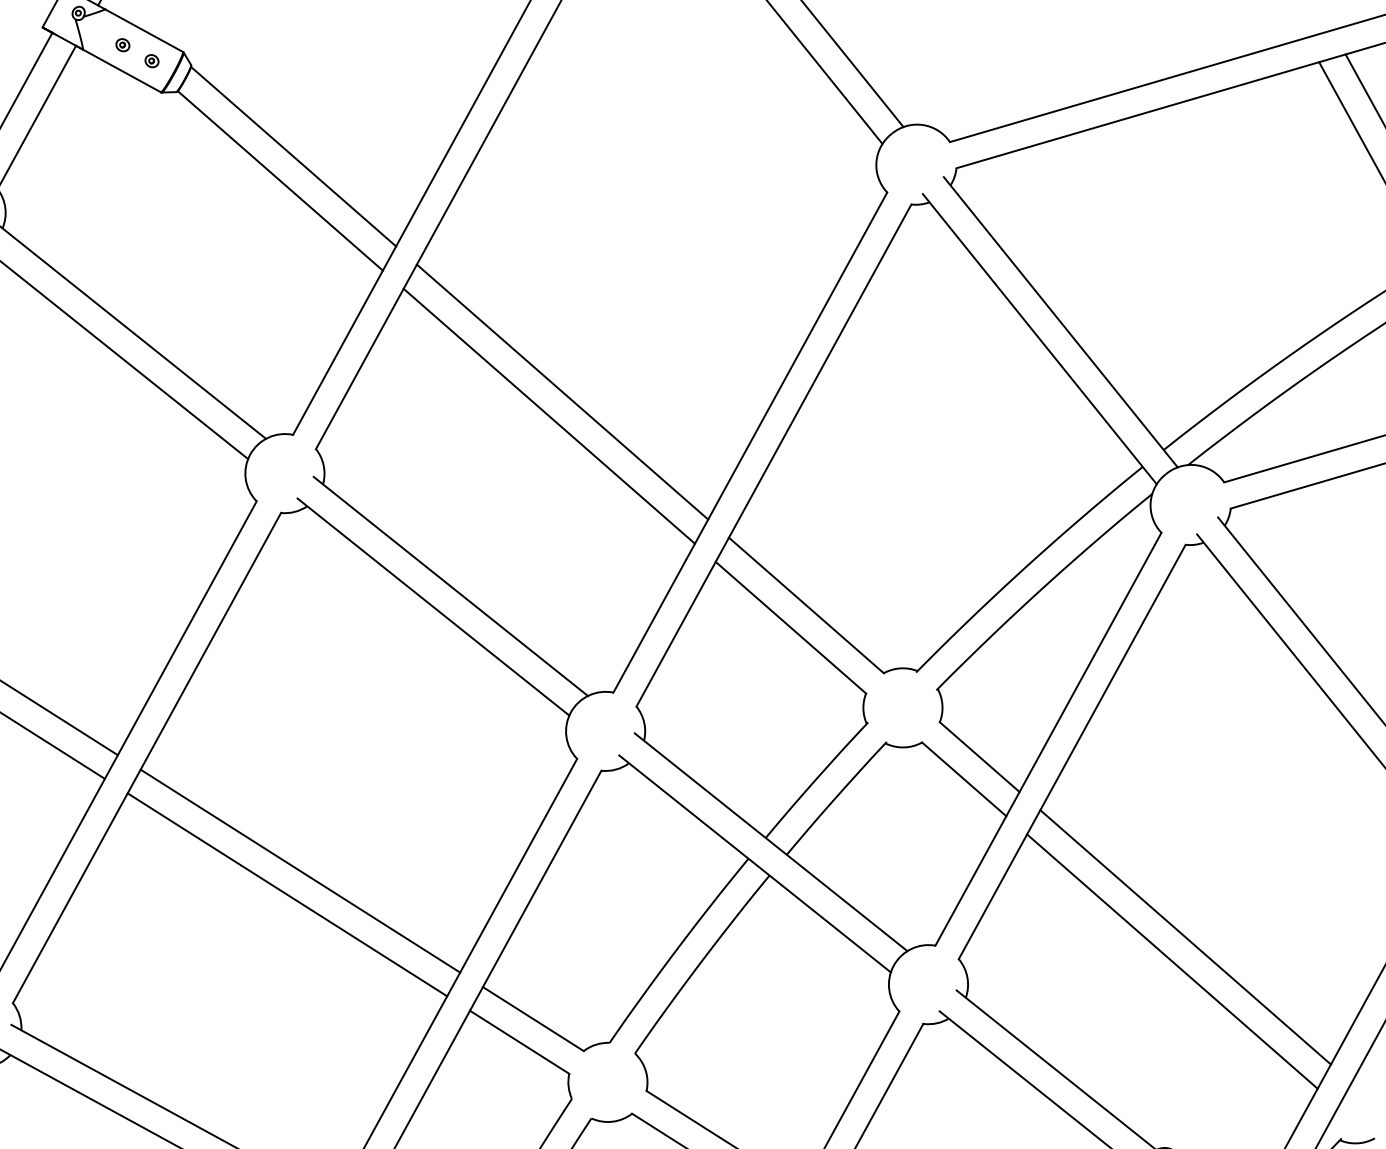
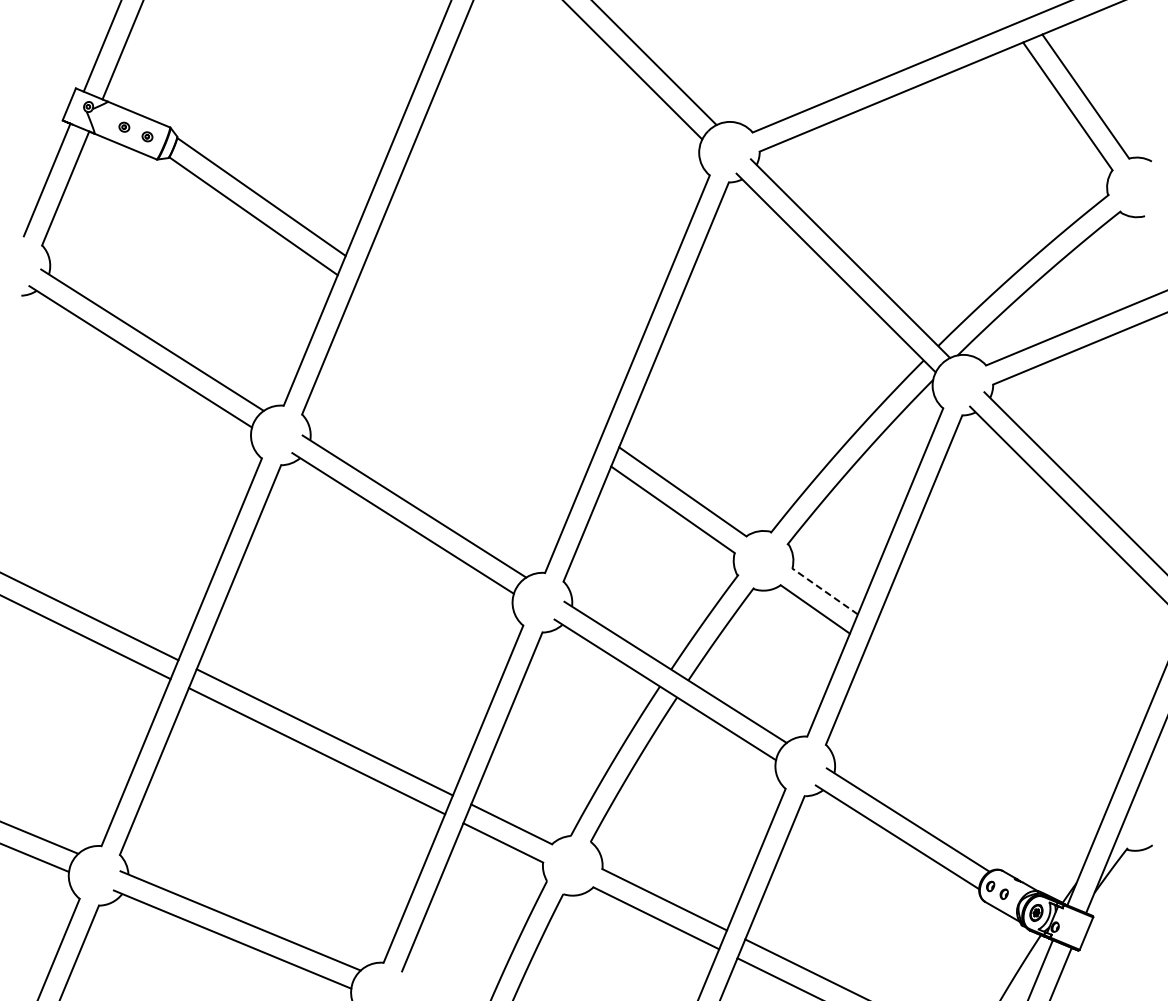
line: (562, 391) -> (482, 351), removed
line: (549, 415) -> (474, 370), removed
line: (980, 757) -> (825, 591), solid -> dashed
line: (1184, 936) -> (993, 709), removed
line: (1171, 960) -> (985, 728), removed

